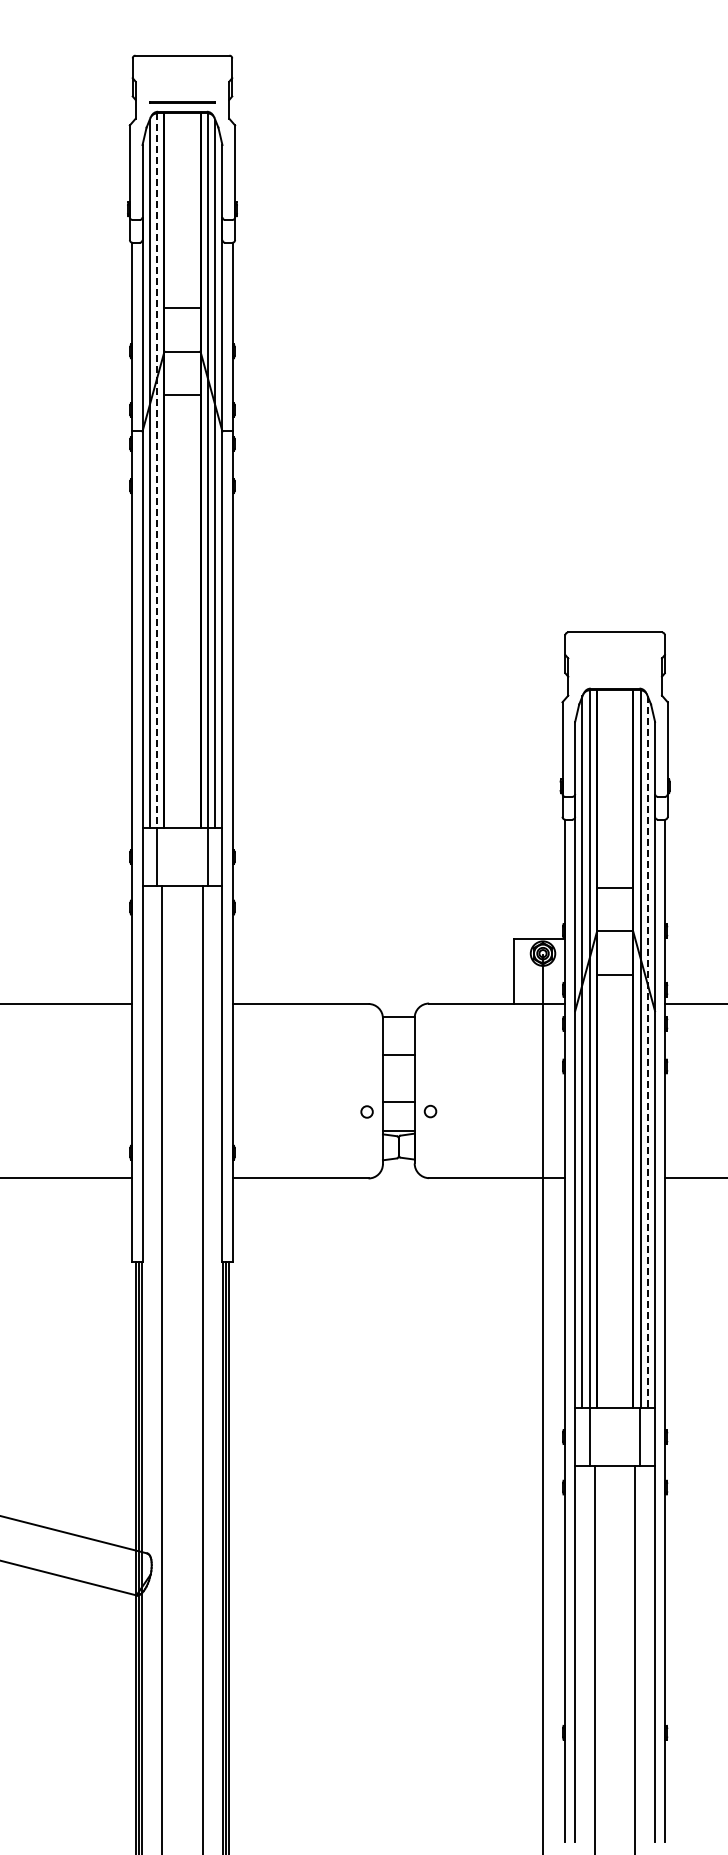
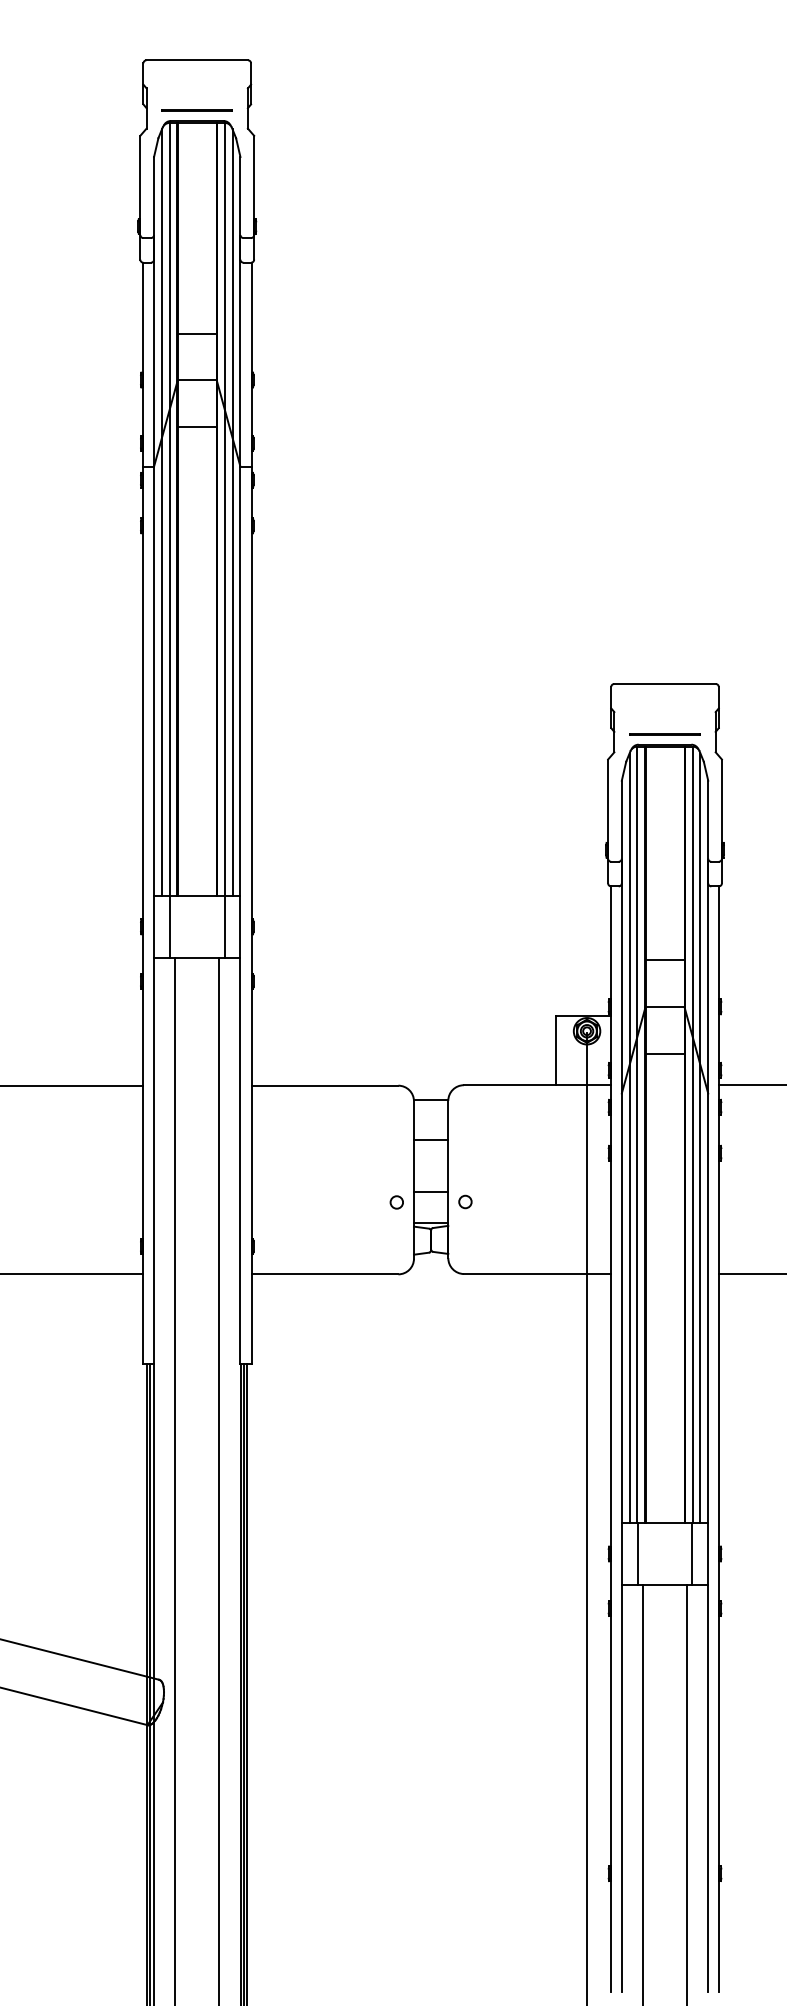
line: (156, 471) -> (169, 509), dashed -> solid
line: (615, 678) -> (665, 733), added
line: (647, 1052) -> (700, 1138), dashed -> solid

